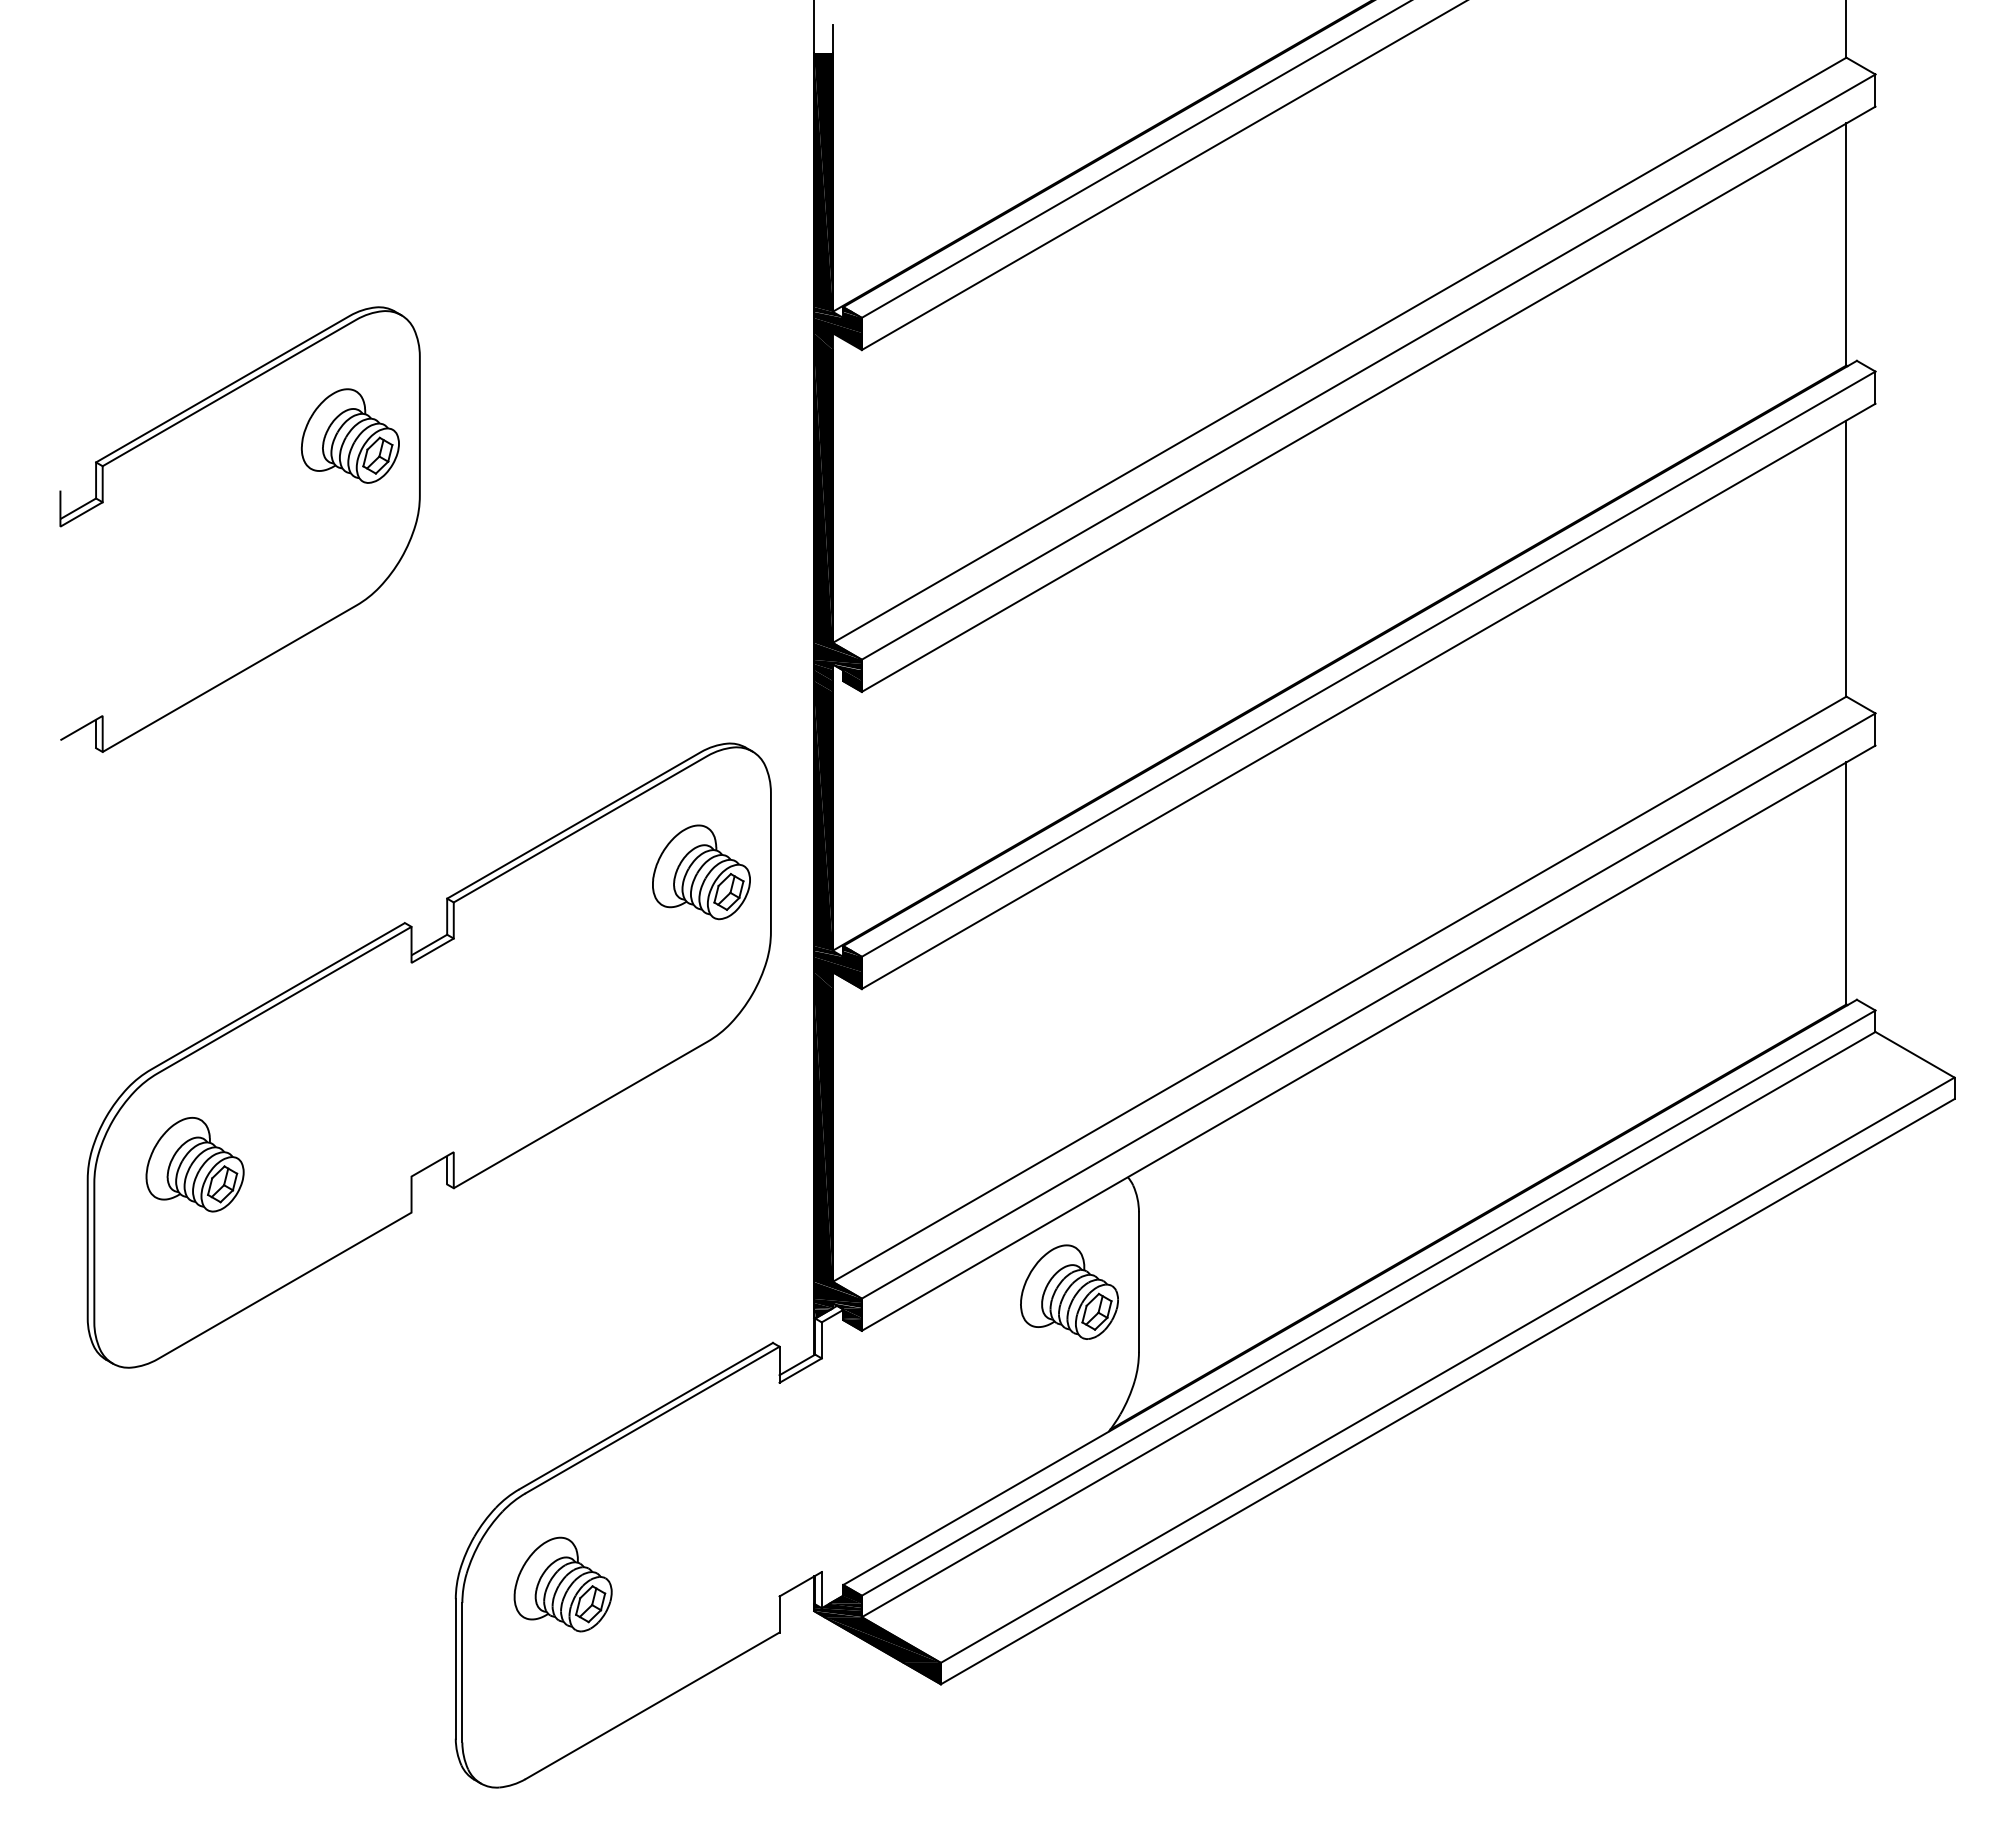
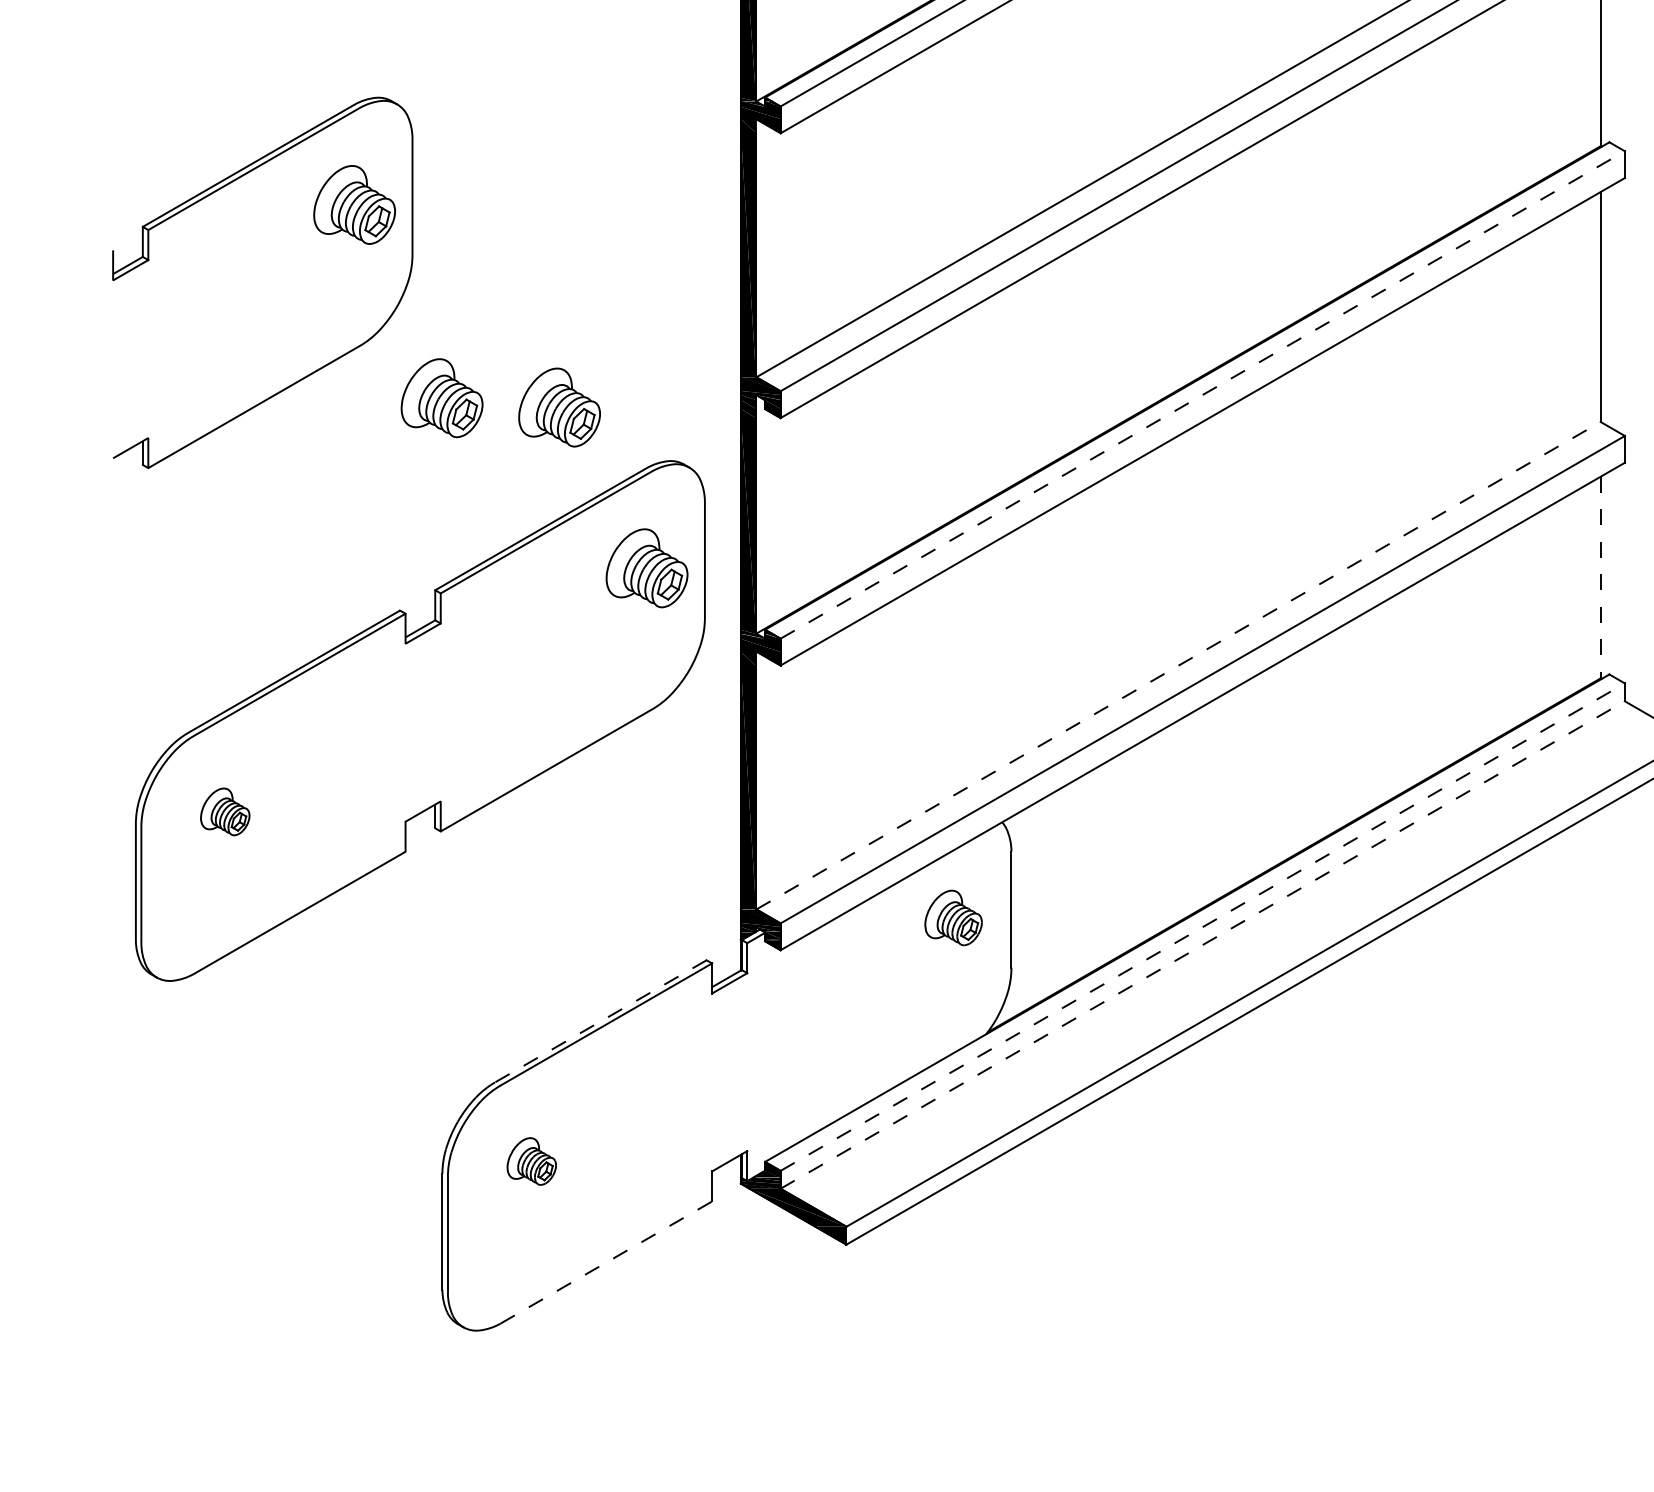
line: (1369, 663) -> (1203, 394), solid -> dashed
part: (454, 667) -> (441, 397), added
part: (596, 679) -> (559, 407), added
line: (1846, 883) -> (1600, 577), solid -> dashed
line: (1340, 989) -> (1179, 665), solid -> dashed
part: (194, 1164) -> (224, 811), size x0.6
part: (1069, 1291) -> (953, 917), size x0.7
line: (1369, 1302) -> (1203, 926), solid -> dashed
line: (1369, 1324) -> (1203, 944), solid -> dashed
line: (646, 1416) -> (601, 1021), solid -> dashed
part: (562, 1584) -> (531, 1161), size x0.6
line: (652, 1705) -> (606, 1262), solid -> dashed

